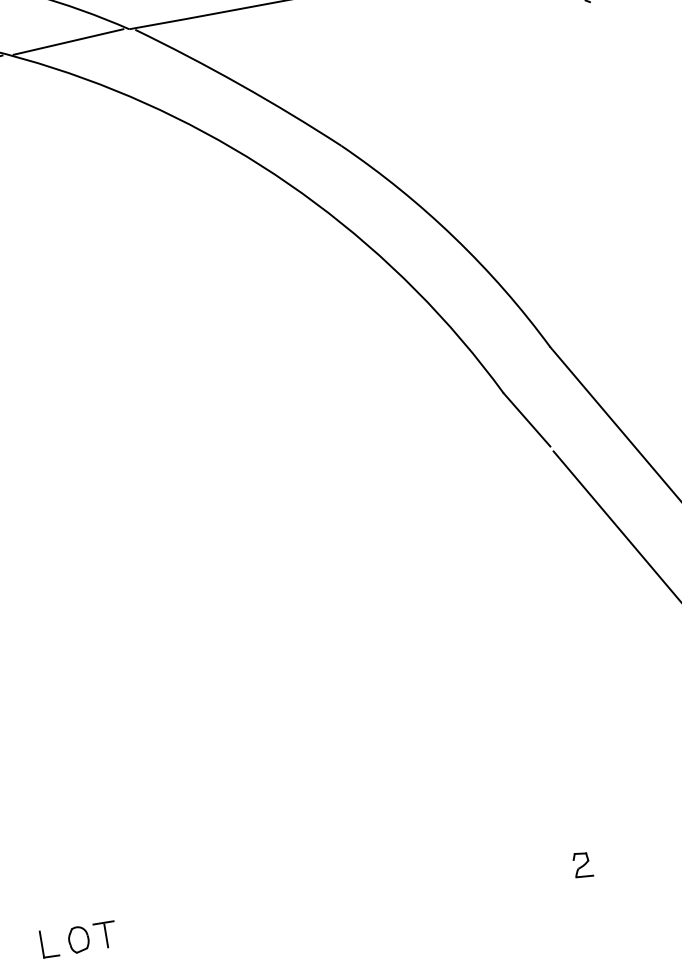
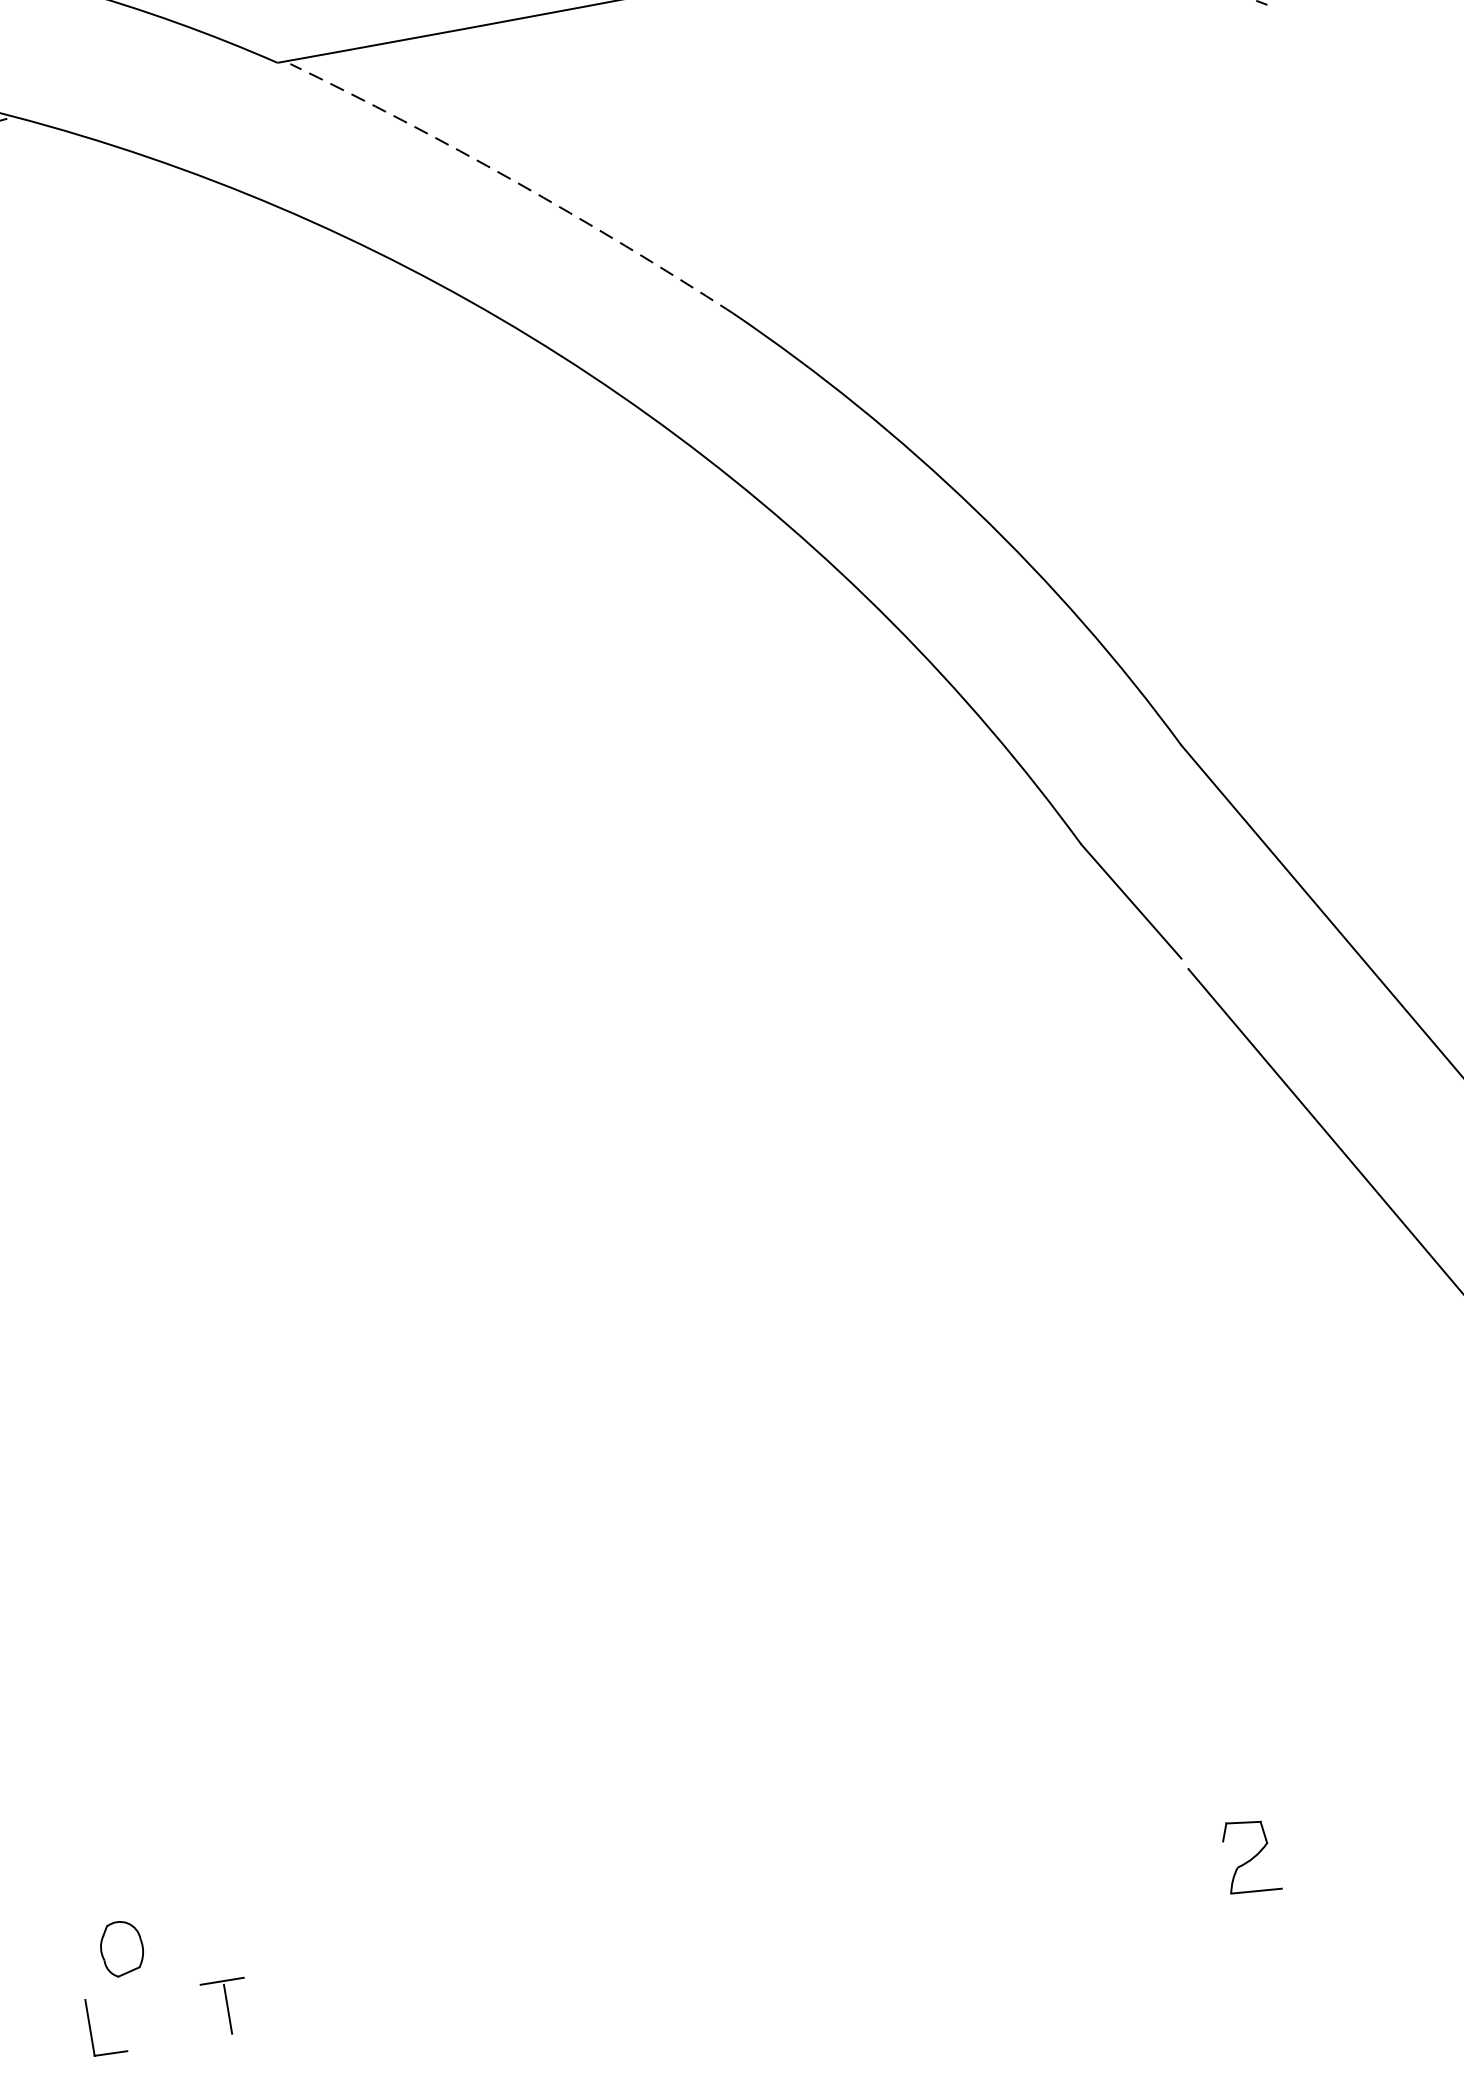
line: (68, 41) -> (146, 89), removed
arc: (240, 84) -> (516, 181), solid -> dashed
part: (583, 865) -> (1252, 1858), size x1.4
part: (78, 939) -> (121, 1948), moved

